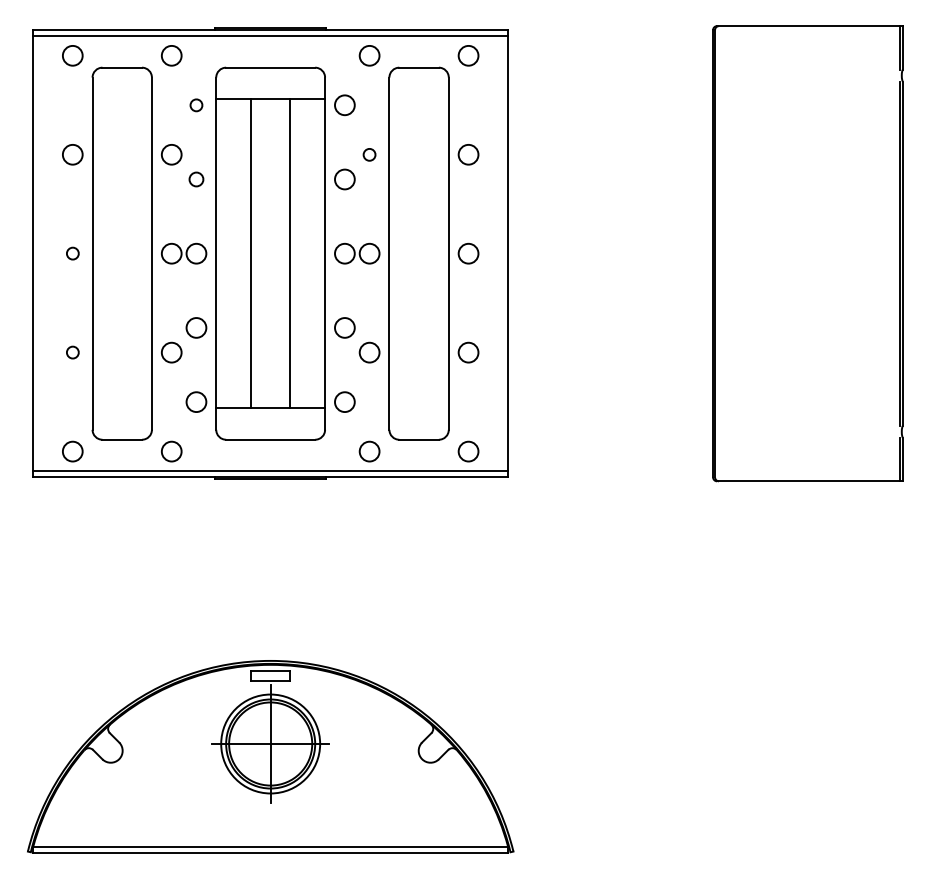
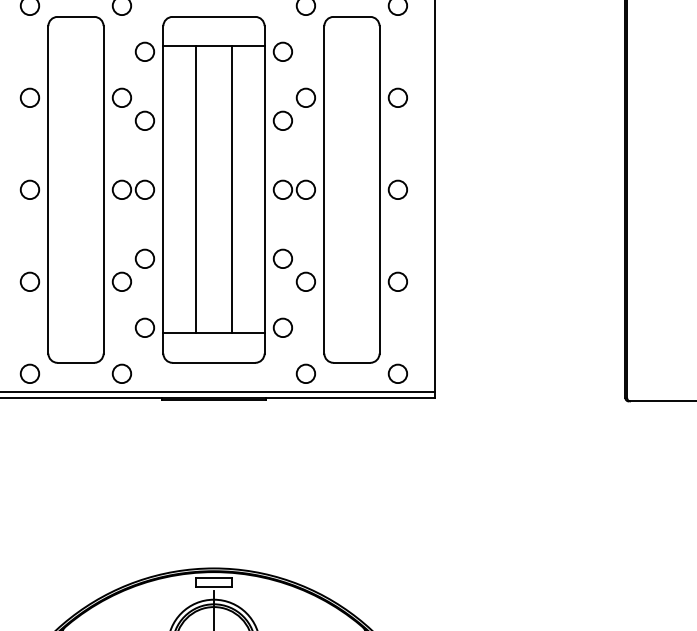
circle: (196, 105) -> (145, 52), size x1.67
circle: (369, 154) -> (305, 97), size x1.67
circle: (196, 179) -> (145, 120), size x1.43
circle: (72, 253) -> (29, 189), size x1.67
circle: (72, 352) -> (29, 281), size x1.67

